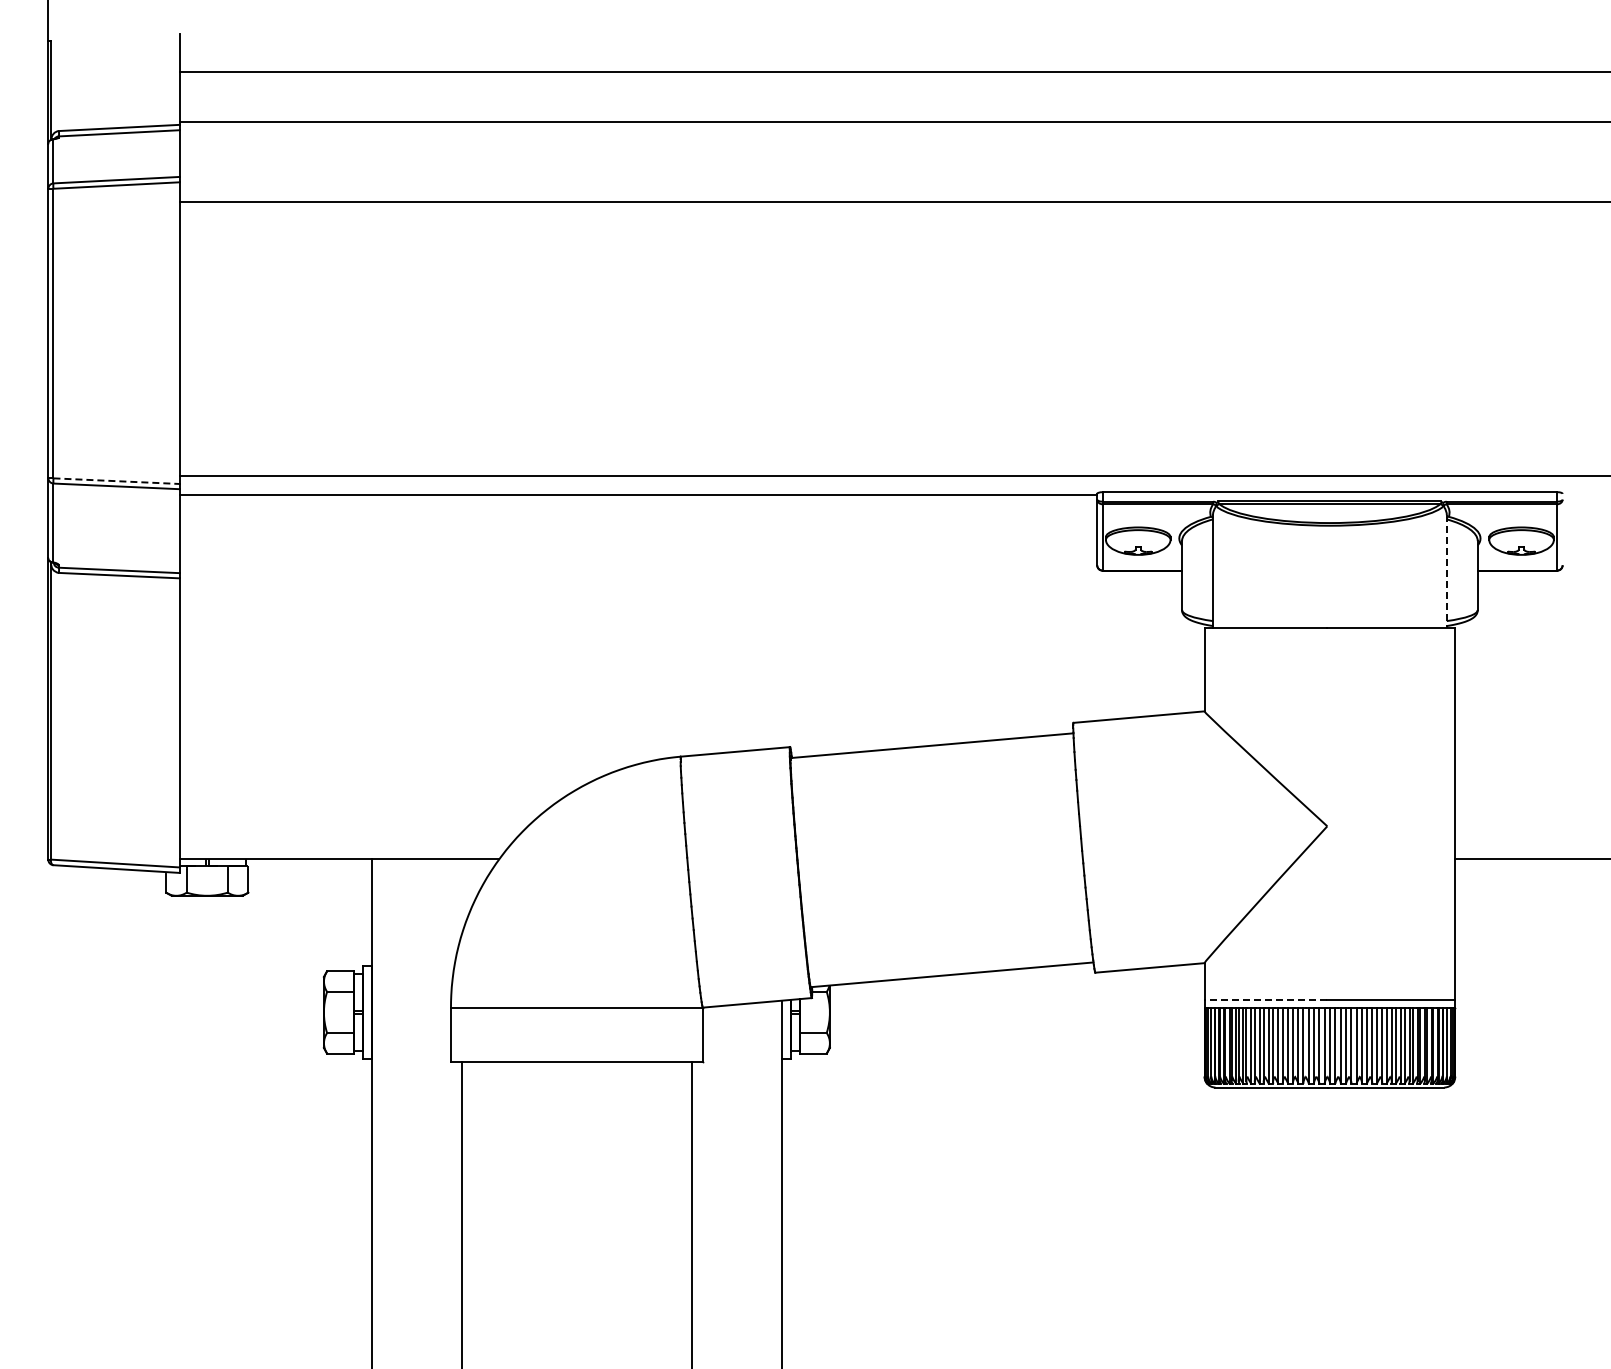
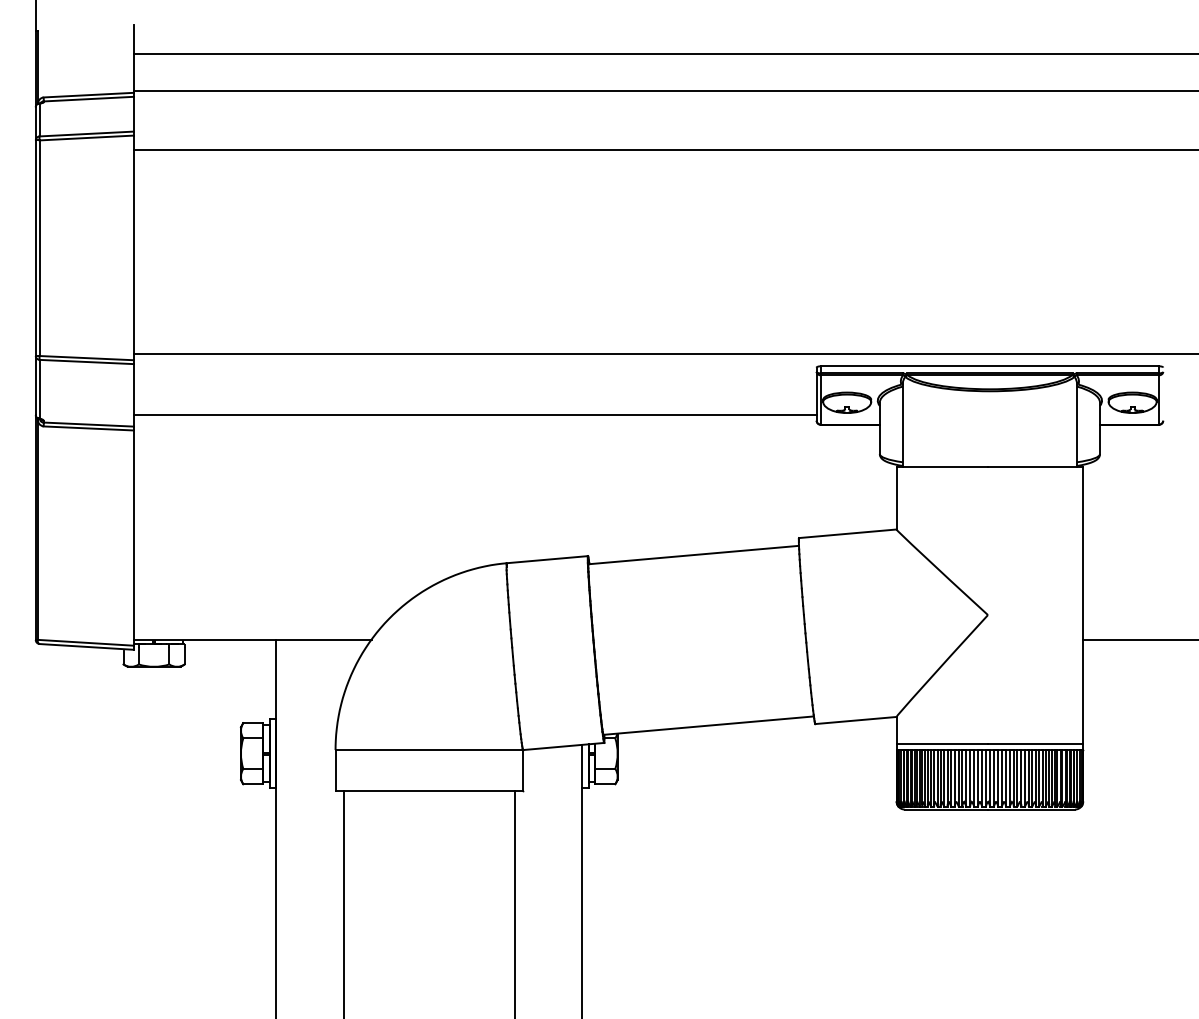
line: (117, 481) -> (87, 358), dashed -> solid
line: (638, 494) -> (475, 414), moved
line: (1446, 571) -> (1076, 425), dashed -> solid
line: (1265, 999) -> (941, 744), dashed -> solid

